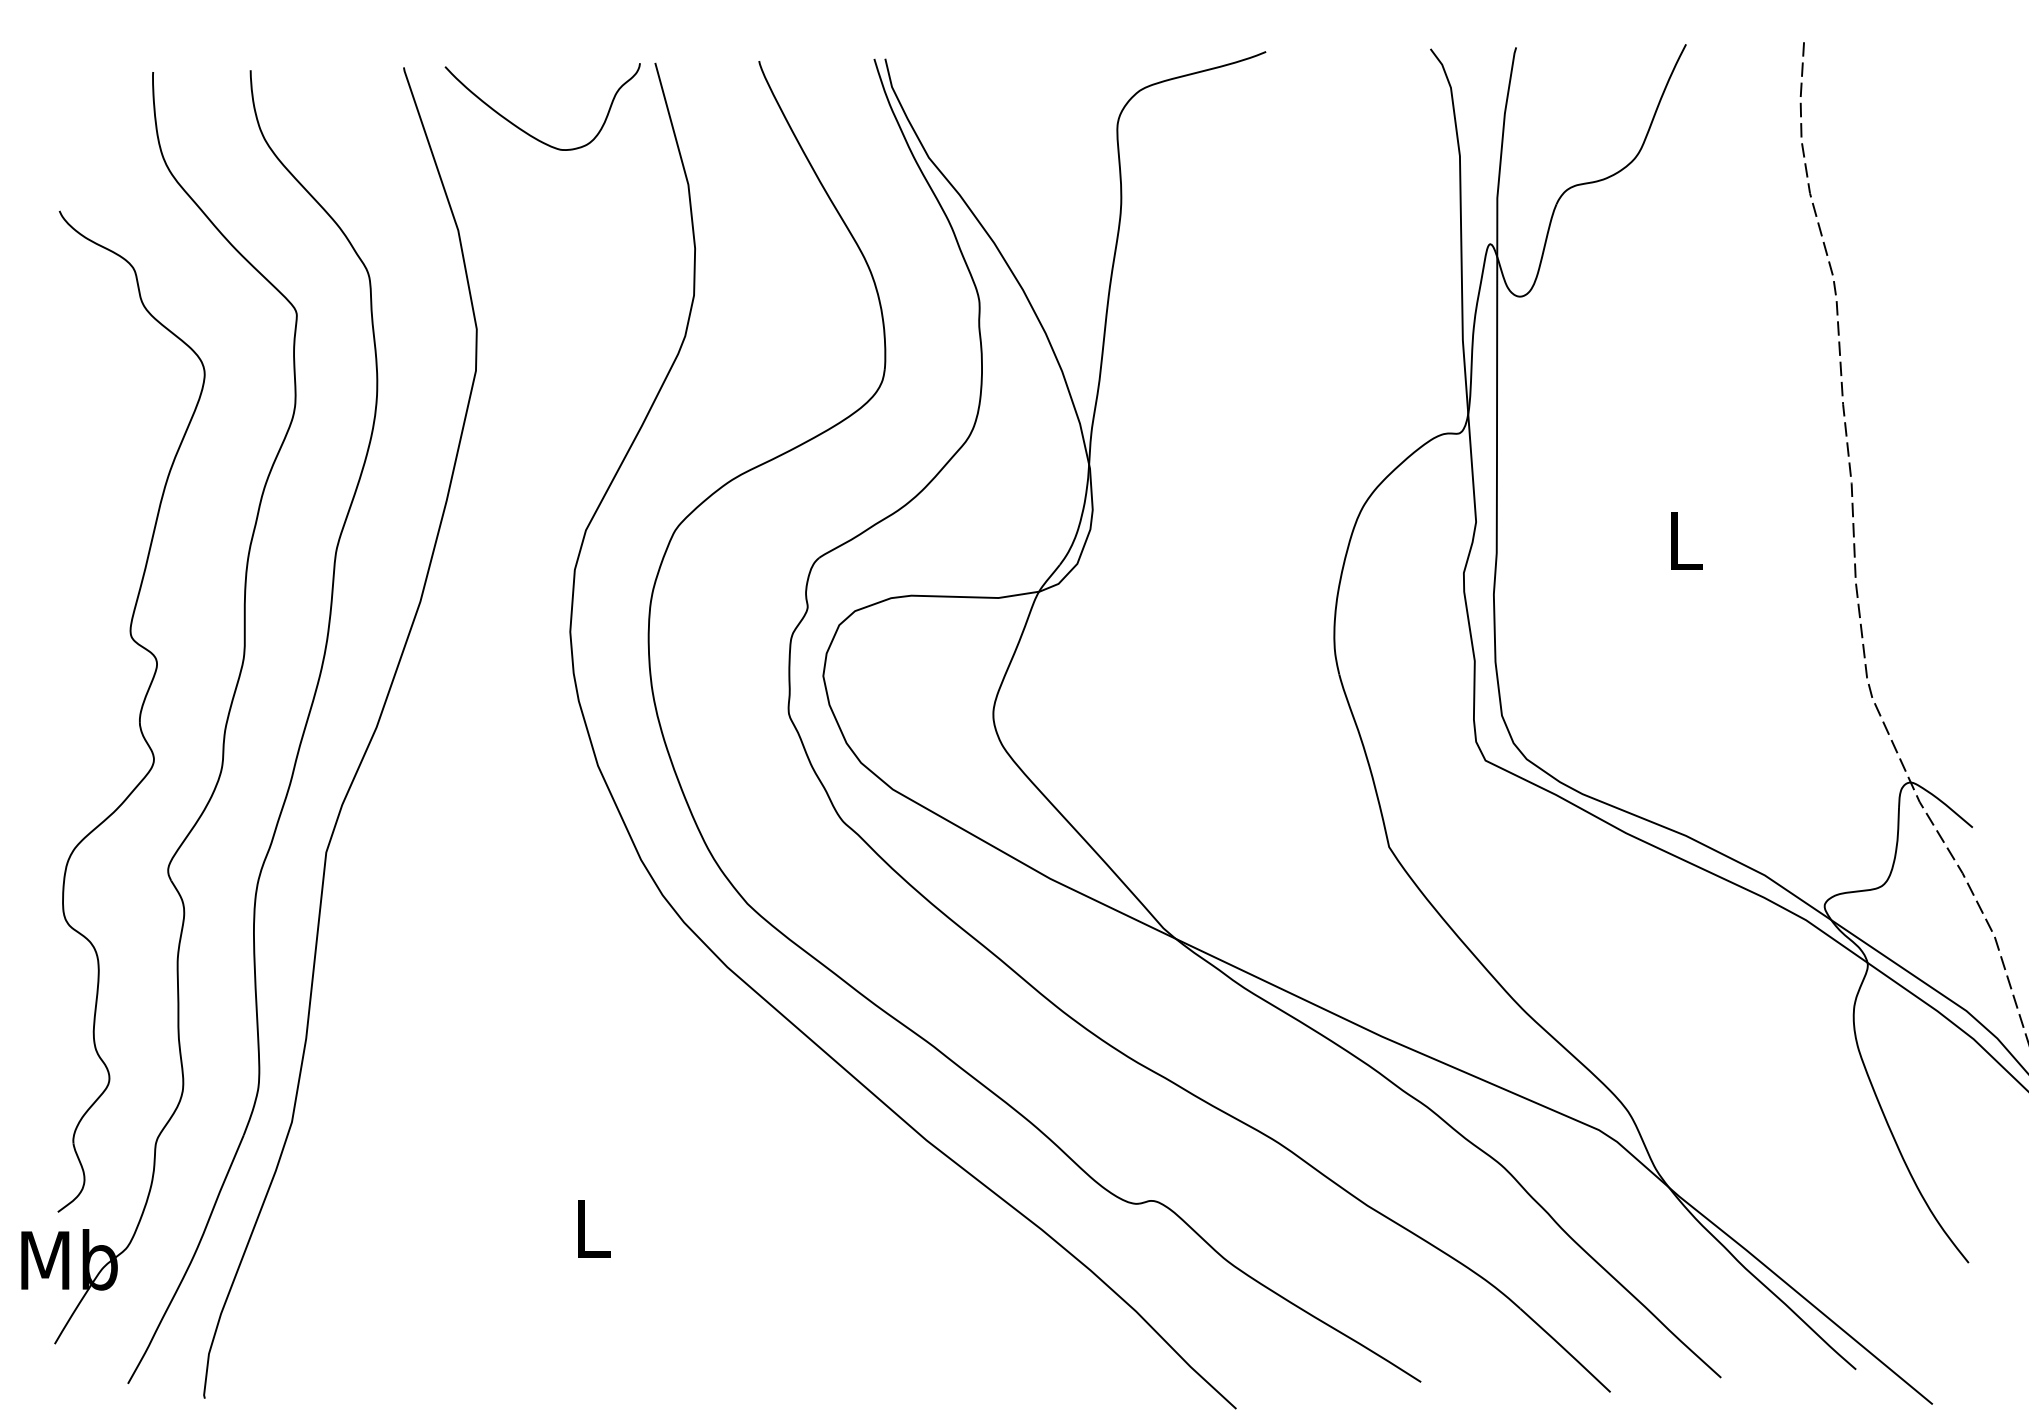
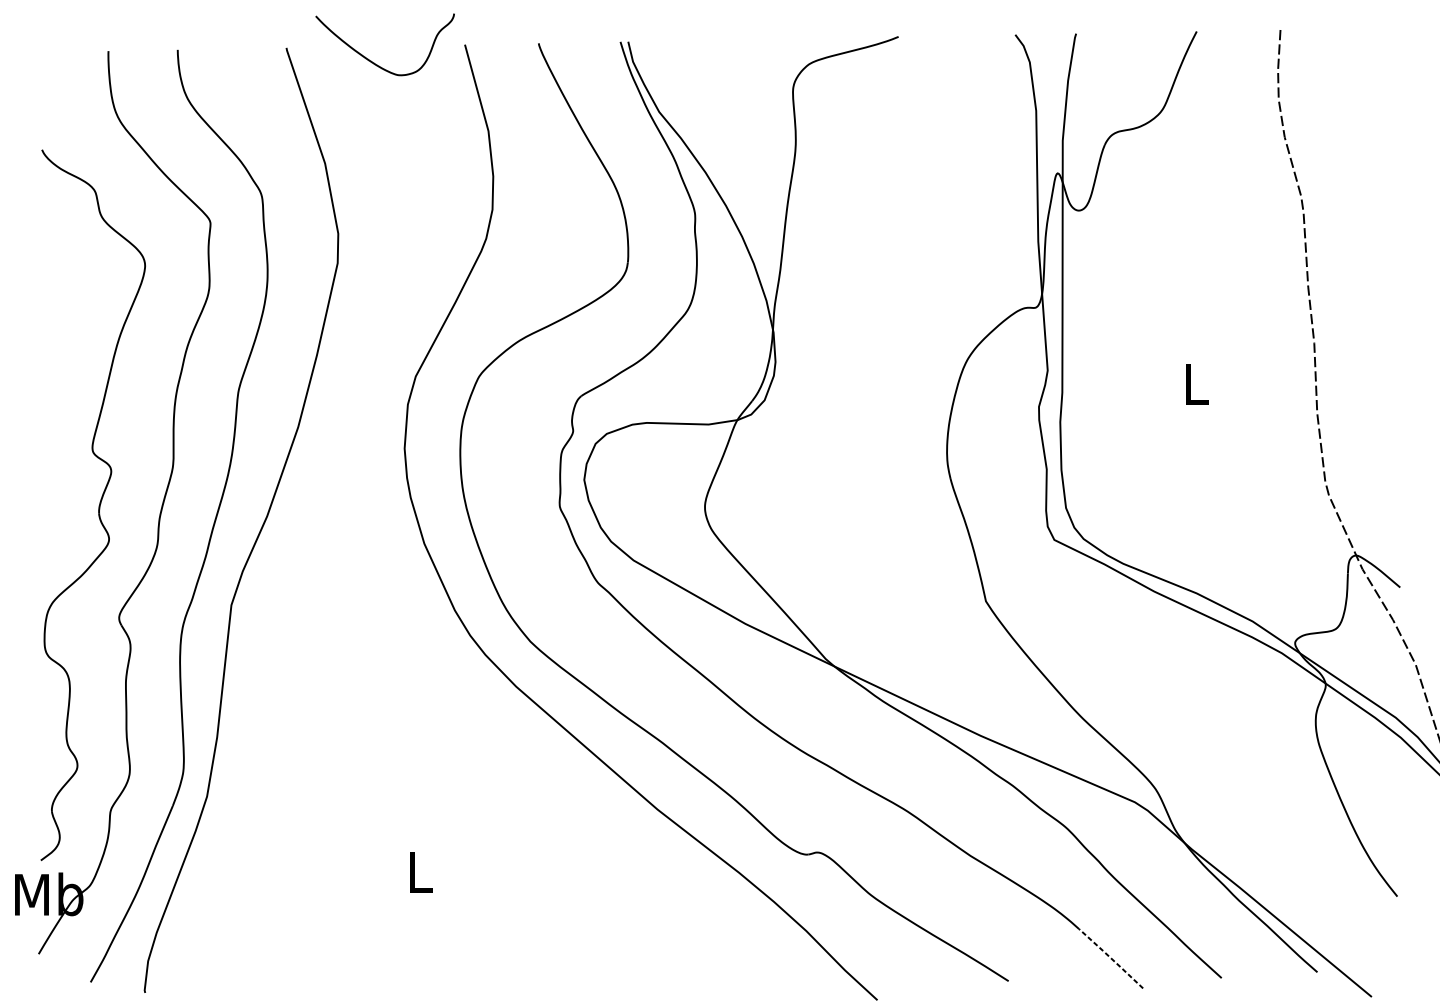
curve: (524, 130) -> (372, 61), moved
line: (1565, 1350) -> (1111, 958), solid -> dashed

